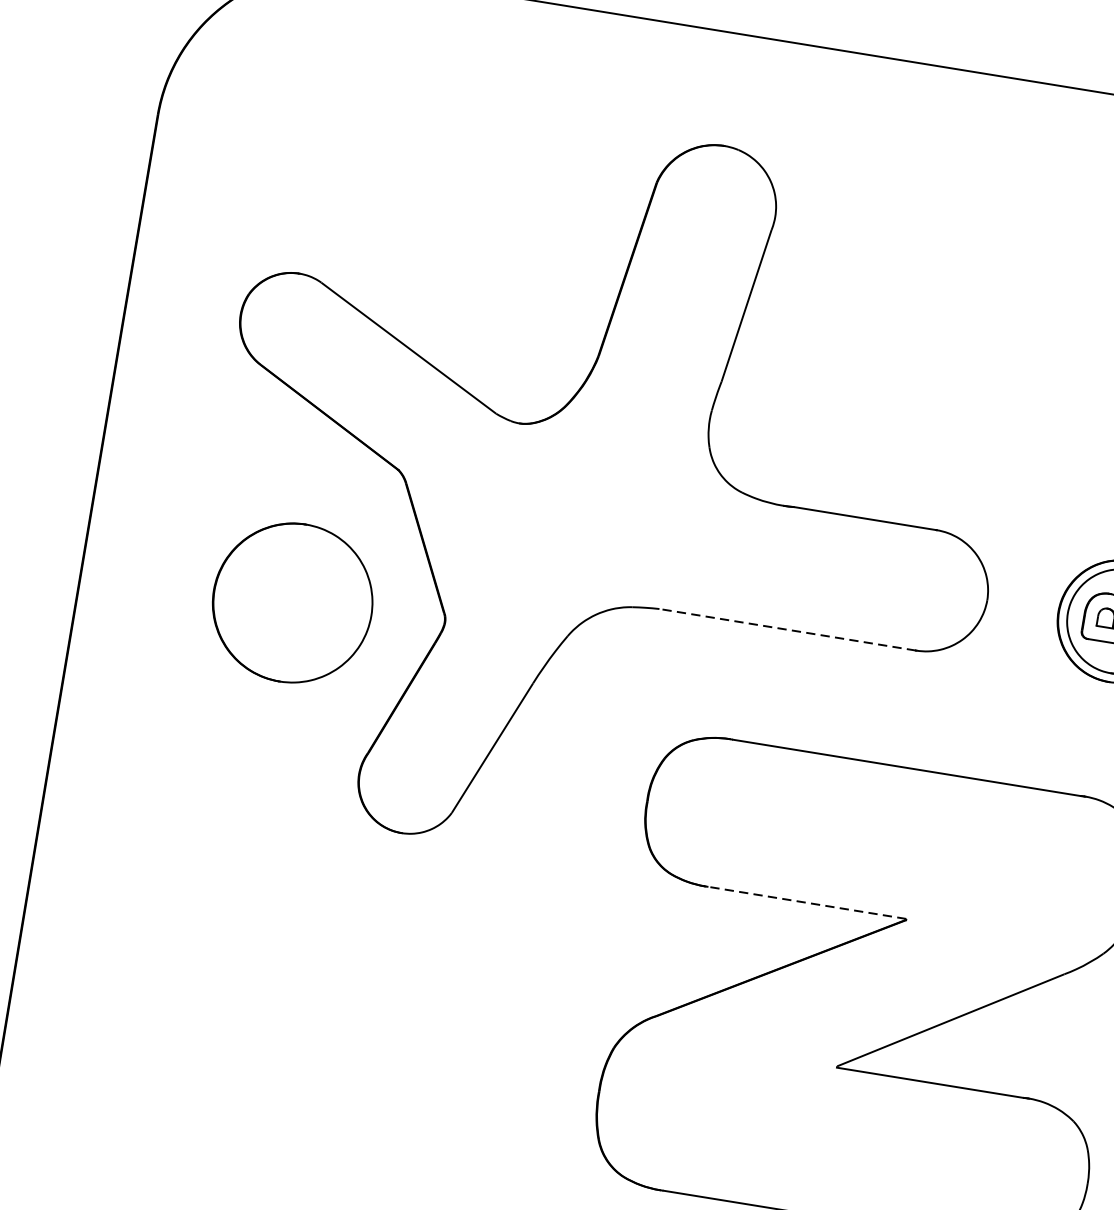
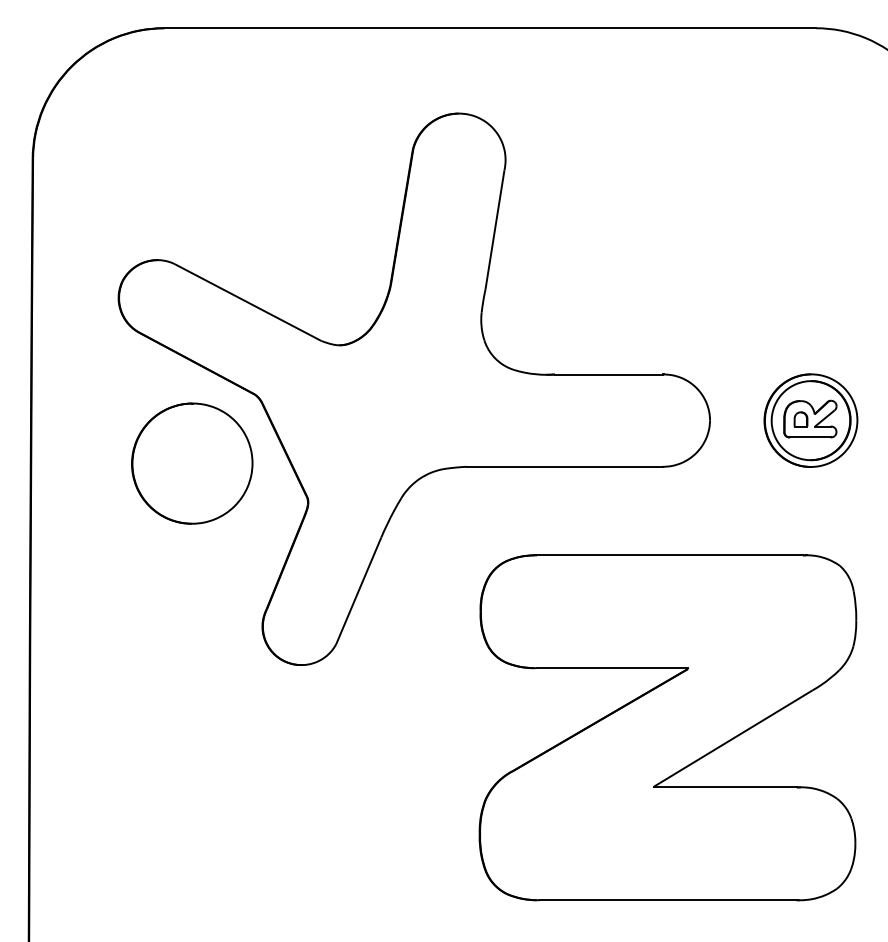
part: (292, 602) -> (192, 463), moved
line: (787, 629) -> (564, 466), dashed -> solid
line: (807, 903) -> (612, 668), dashed -> solid

